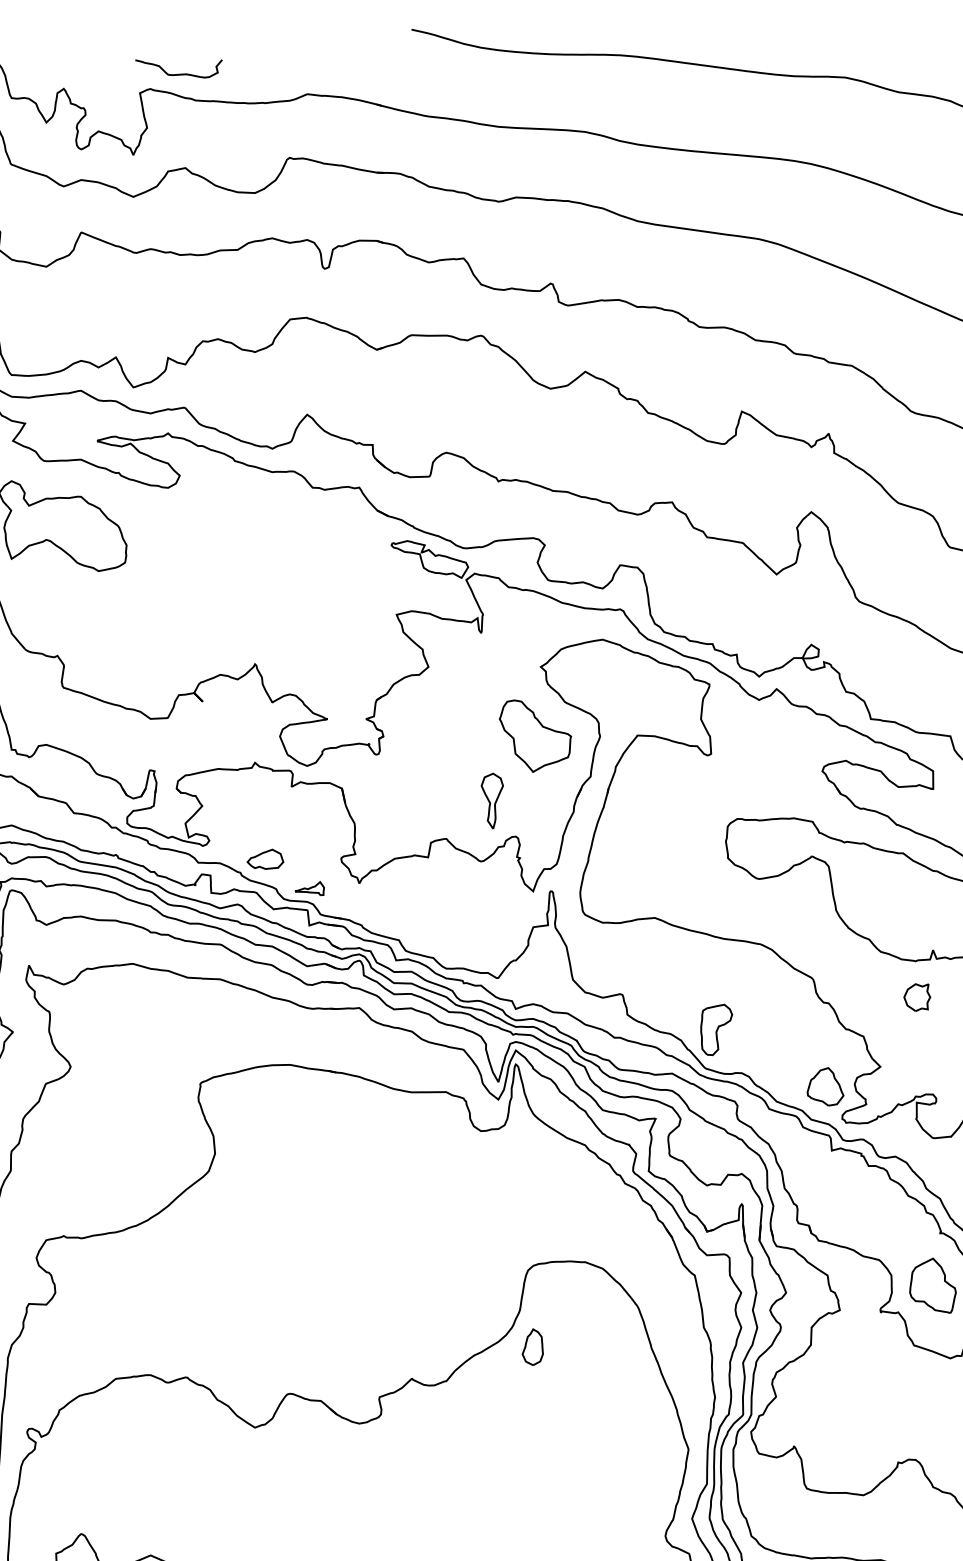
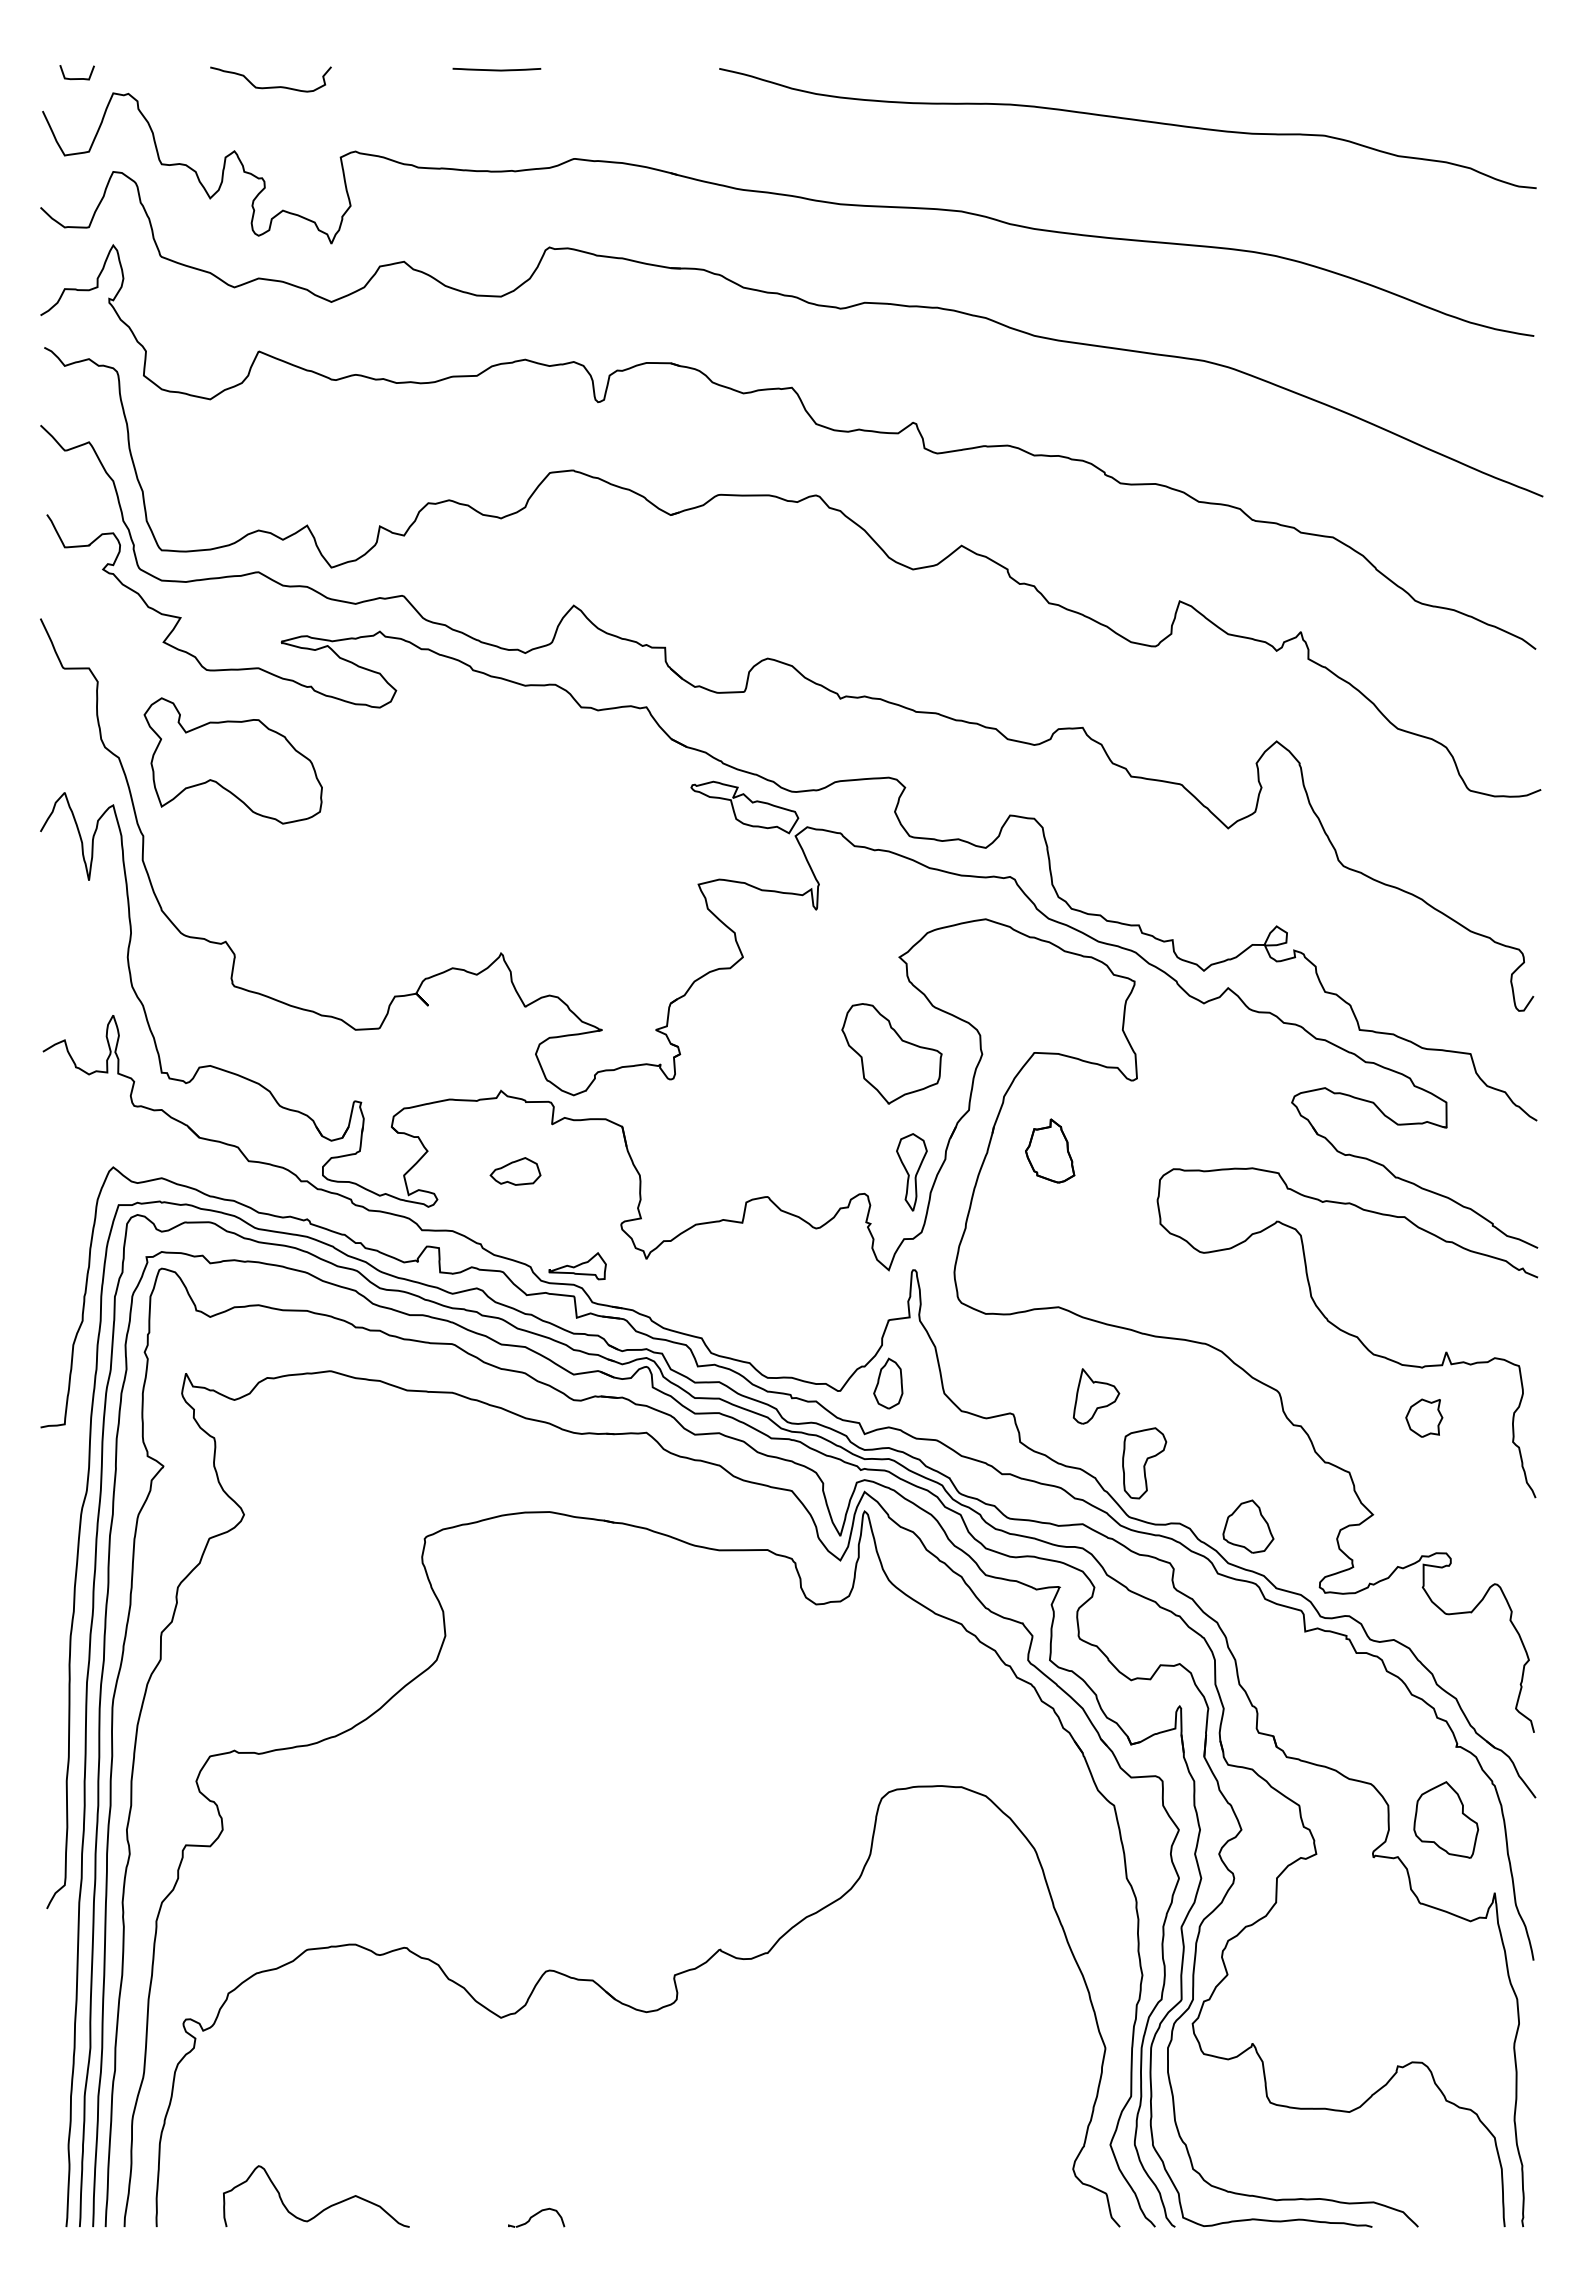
curve: (251, 30) -> (496, 69), added
curve: (178, 73) -> (270, 86), moved
part: (492, 801) -> (911, 1172), moved
part: (649, 805) -> (1050, 1150), added
part: (265, 859) -> (515, 1171), moved
part: (309, 888) -> (577, 1266), size x1.43
part: (682, 982) -> (1096, 1396), added
part: (825, 1086) -> (1248, 1526), moved
part: (532, 1347) -> (888, 1383), moved

